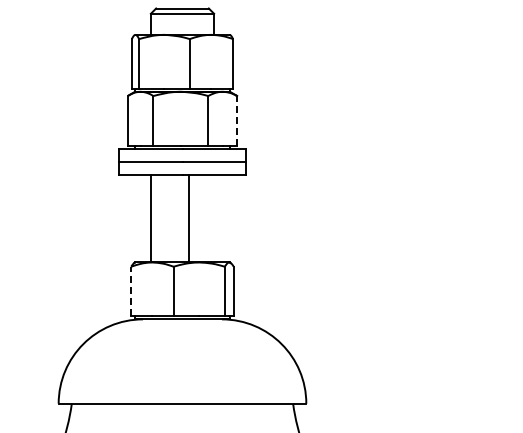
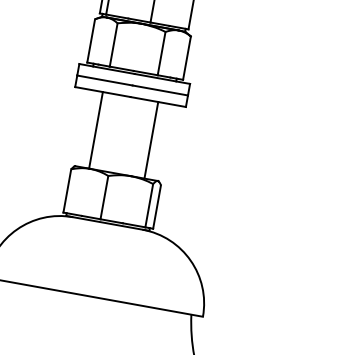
line: (237, 120) -> (187, 57), dashed -> solid
line: (189, 218) -> (151, 140), moved
line: (131, 291) -> (67, 190), dashed -> solid

